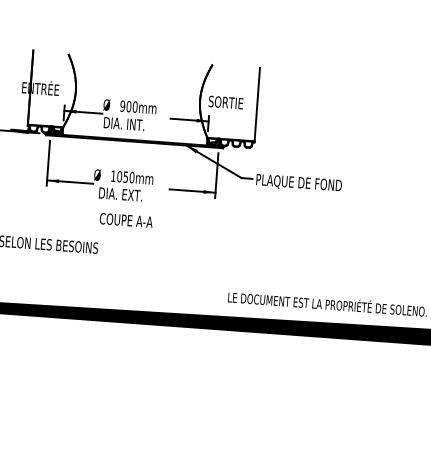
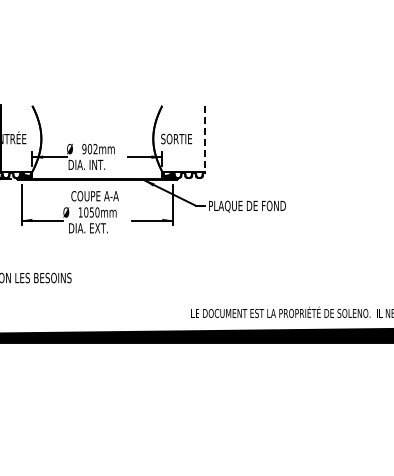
line: (256, 105) -> (204, 139), solid -> dashed
text: (135, 107) -> (95, 149), 900mm -> 902mm
text: (125, 220) -> (94, 196), moved

